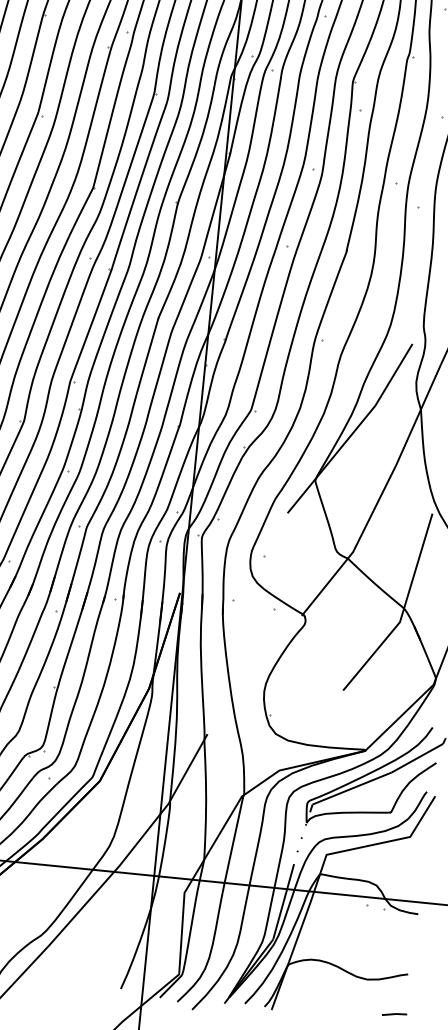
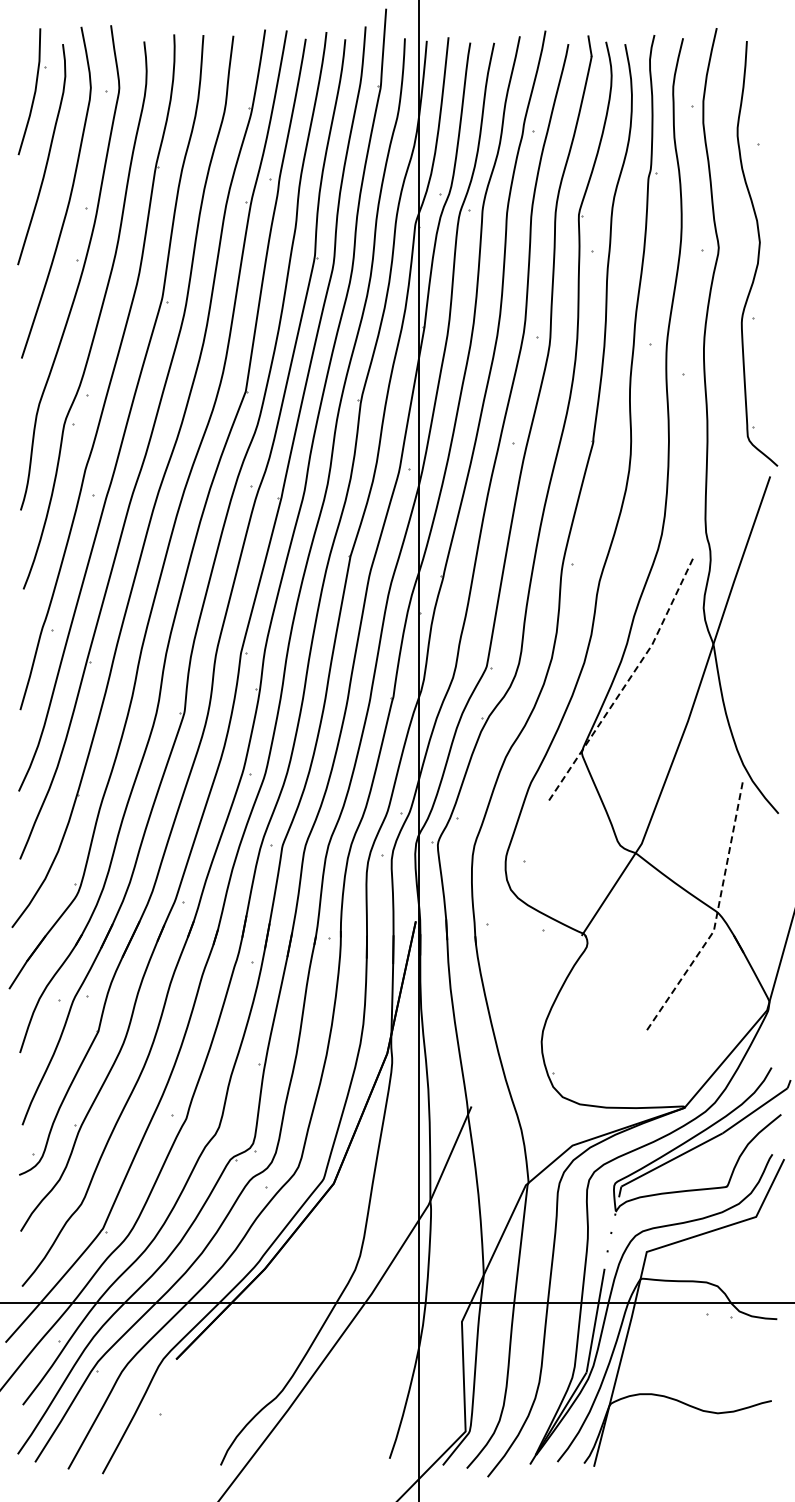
line: (354, 430) -> (627, 681), solid -> dashed
line: (403, 610) -> (716, 915), solid -> dashed
line: (394, 1014) -> (758, 1456), removed

